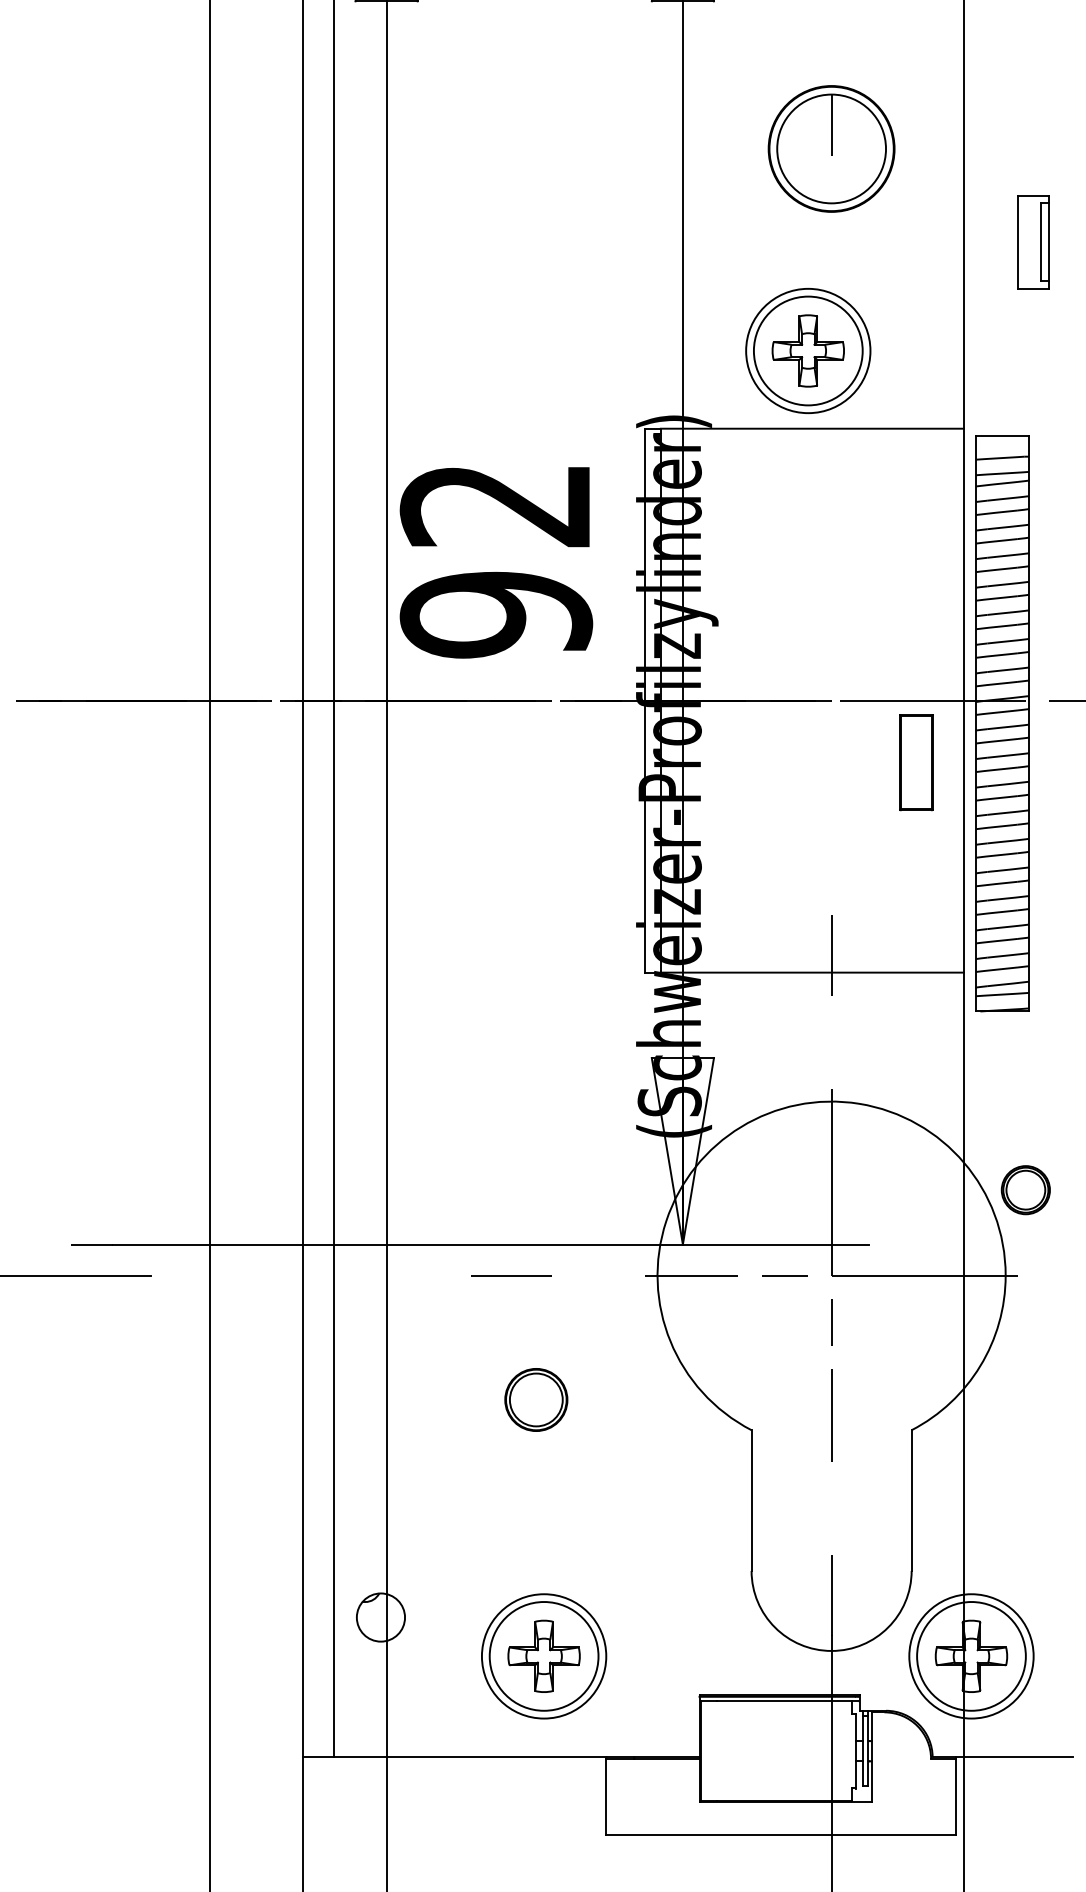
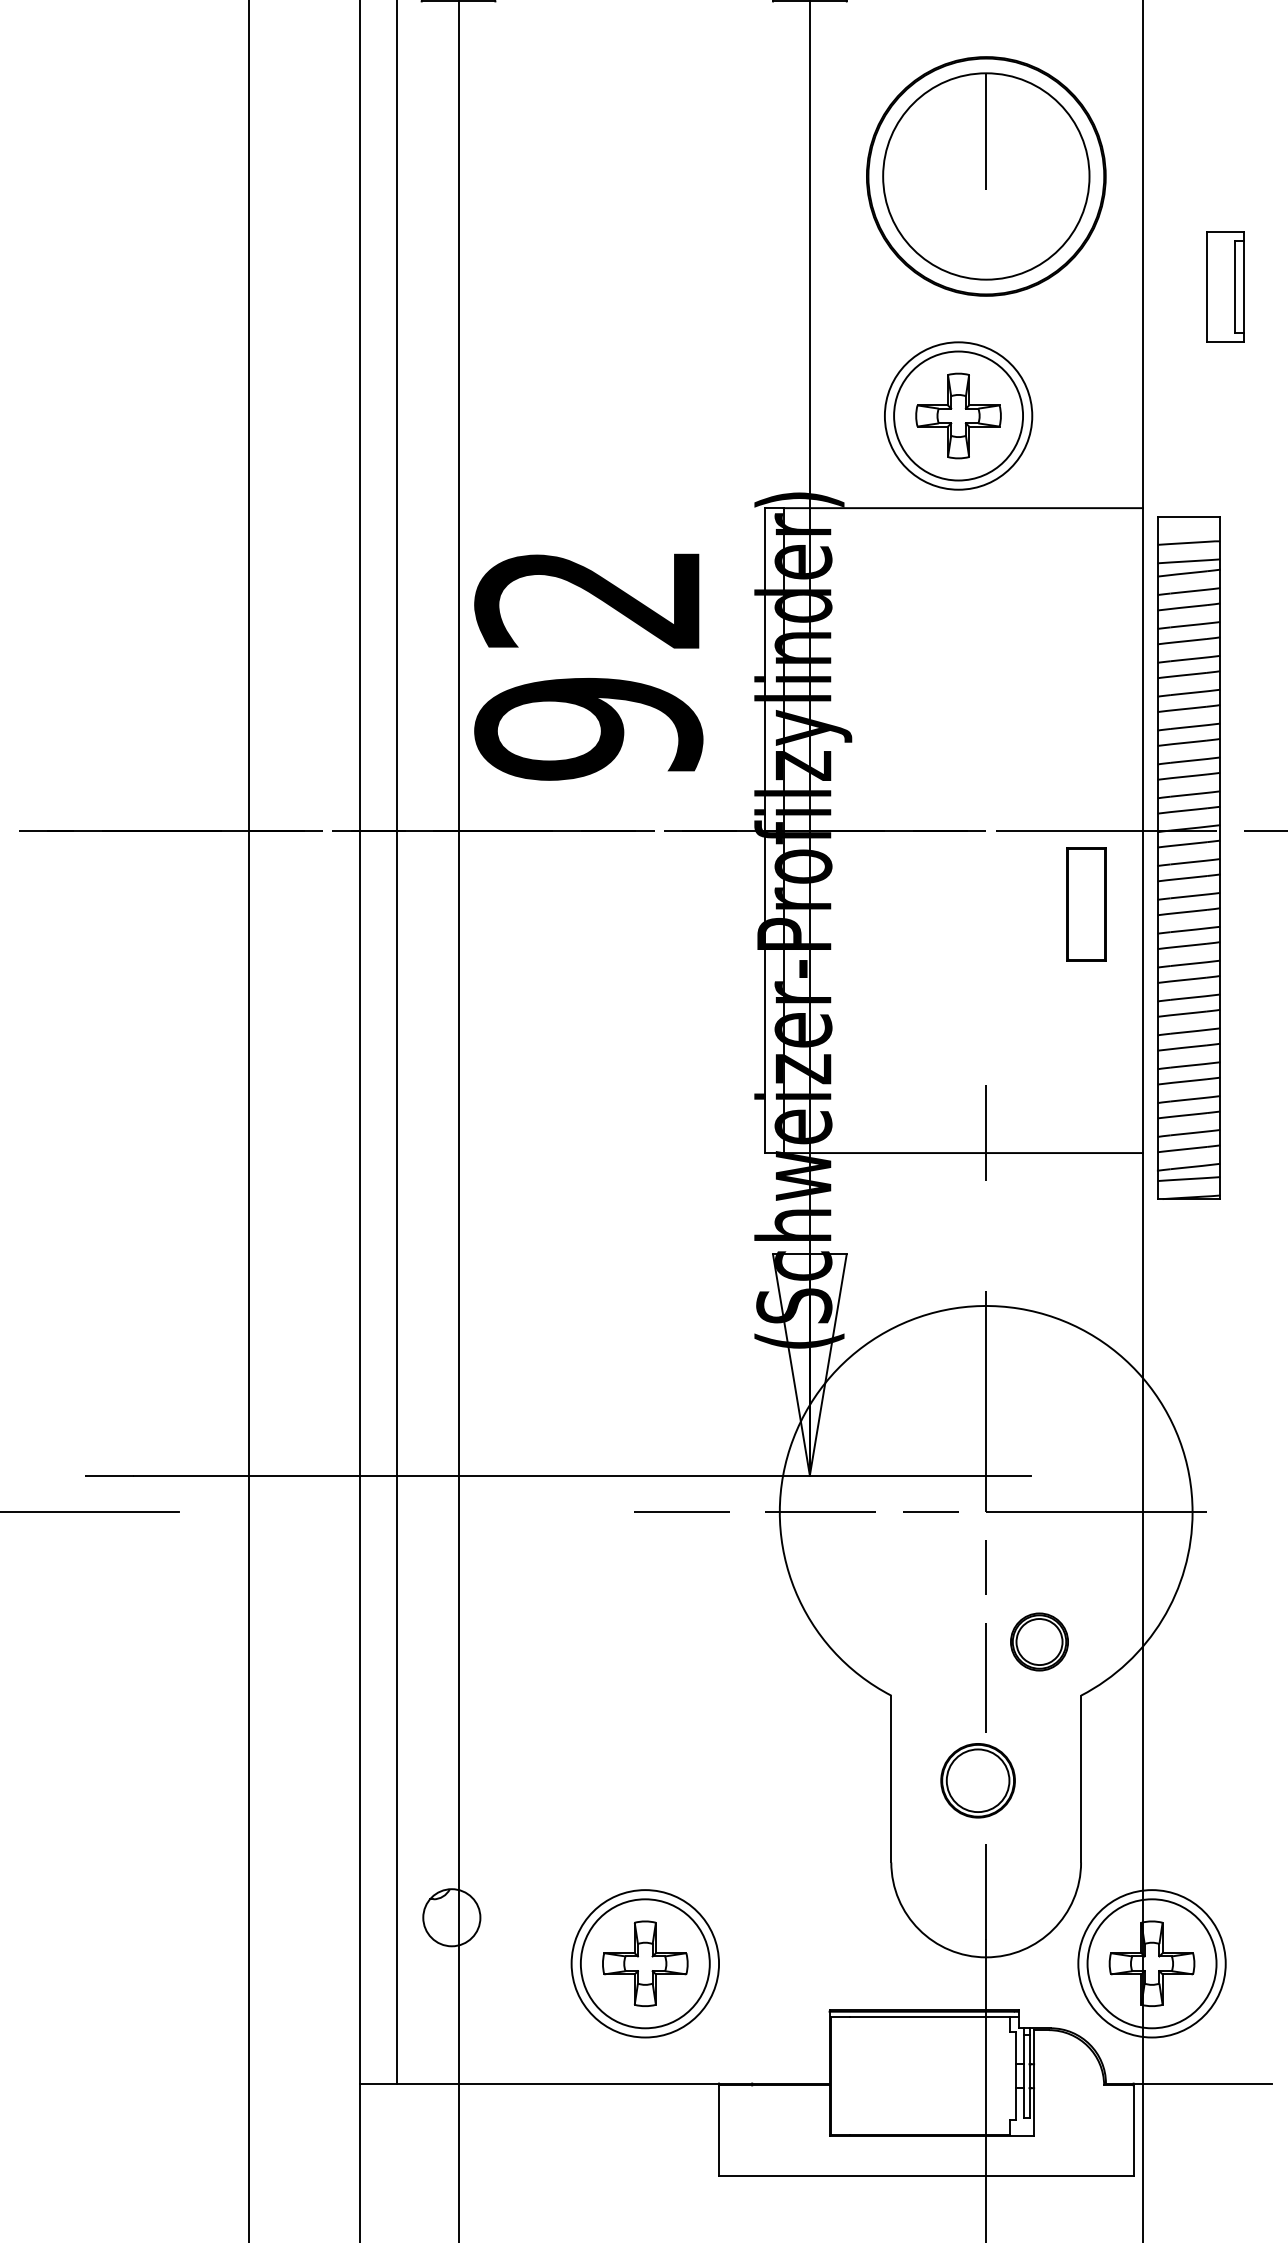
part: (831, 148) -> (985, 176), size x1.6
part: (1025, 1189) -> (1039, 1641), moved
line: (511, 1274) -> (681, 1511), moved
part: (535, 1399) -> (977, 1780), moved

